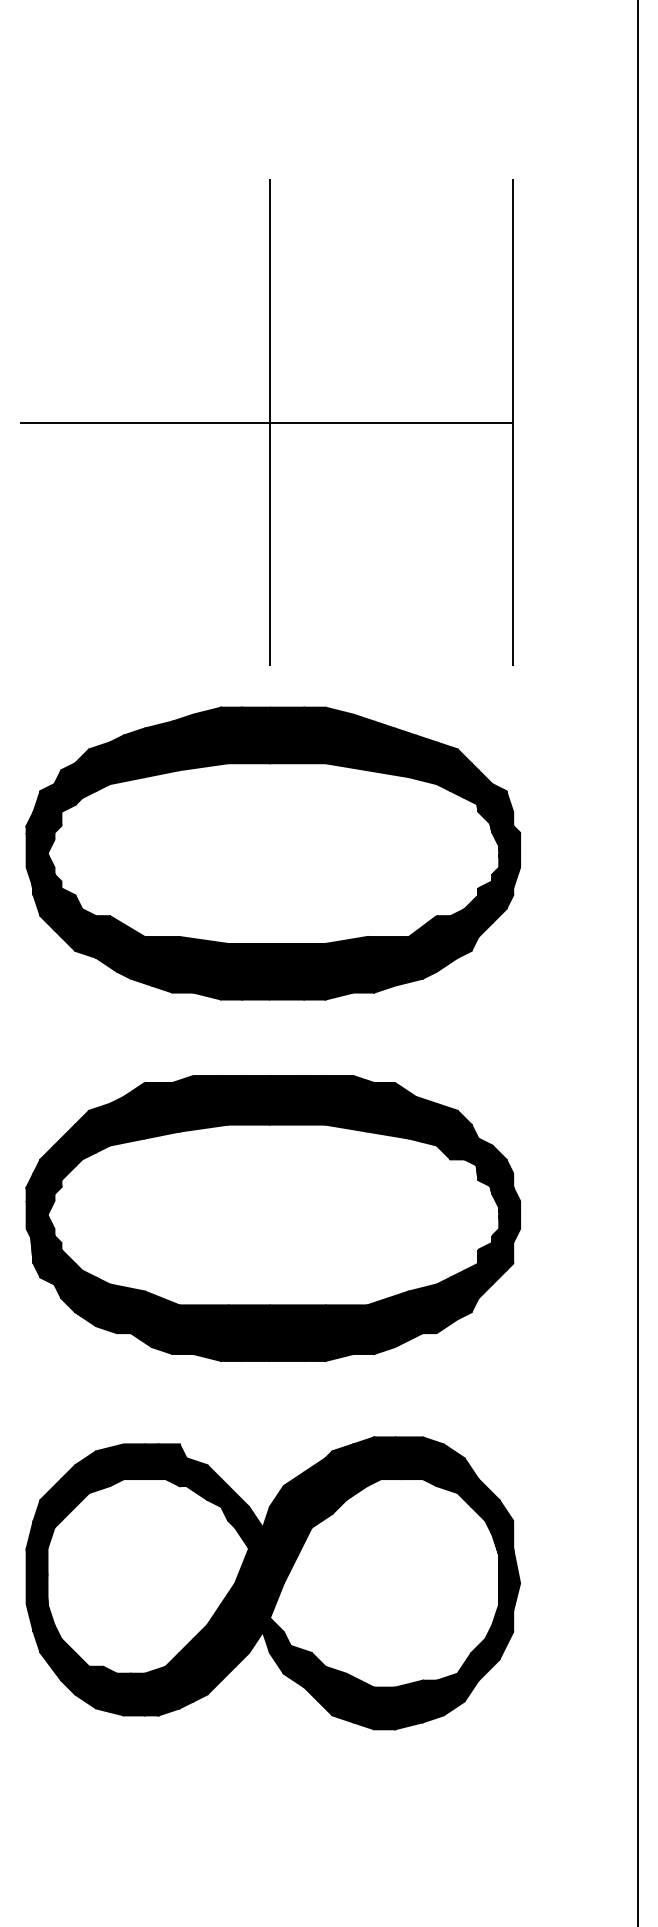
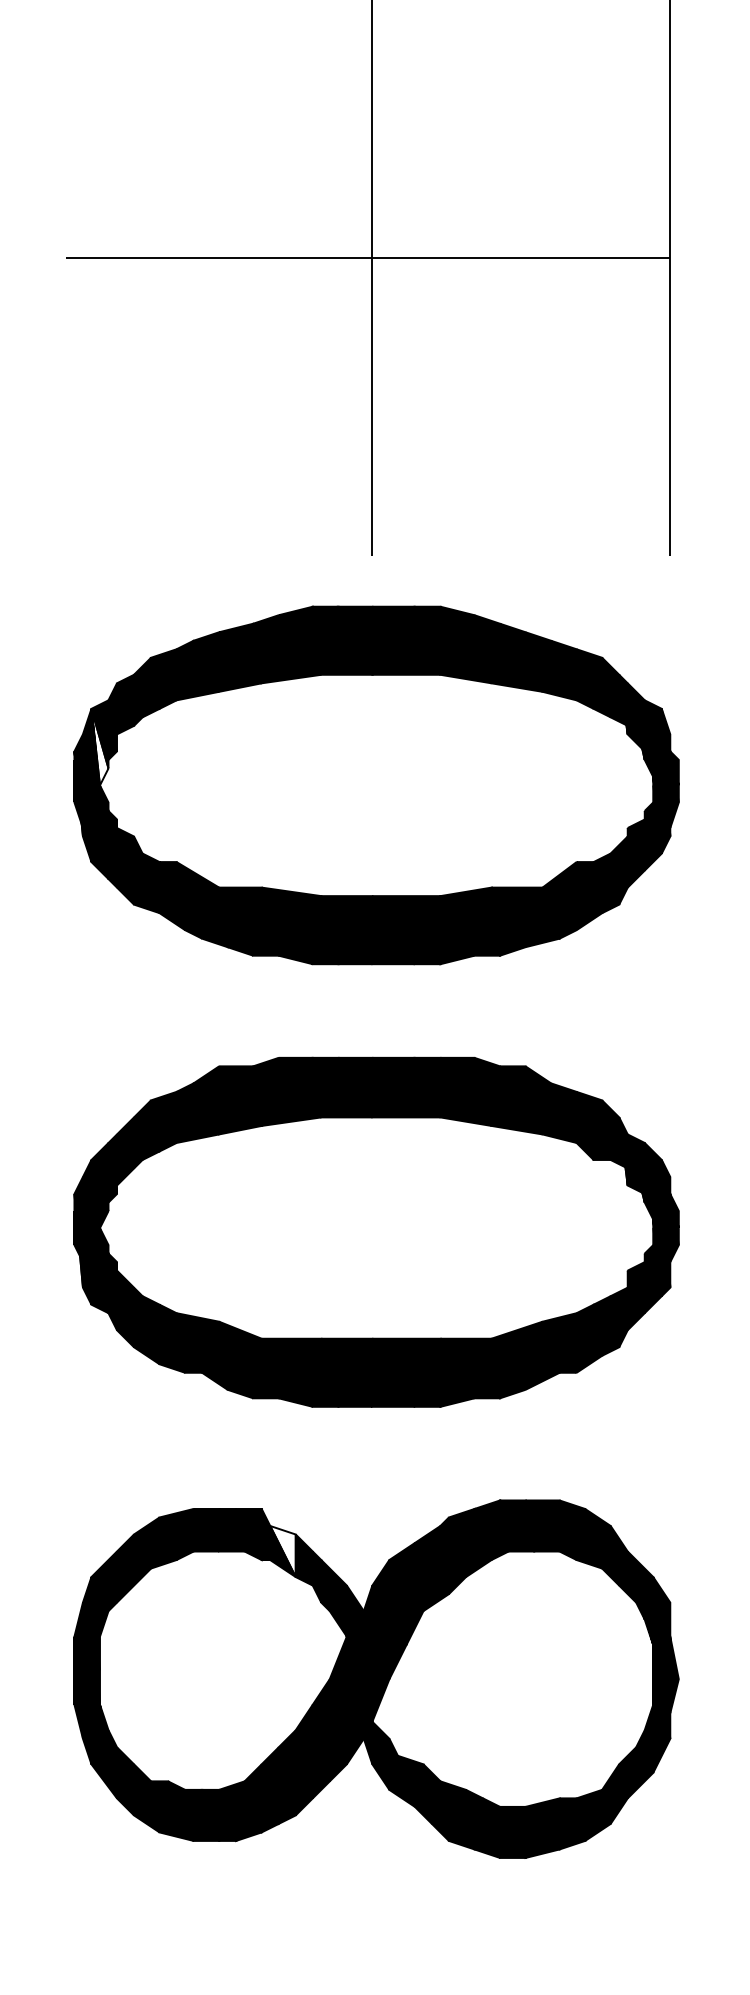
fill: (47, 822) -> (99, 747), removed
fill: (196, 1478) -> (282, 1550), removed

